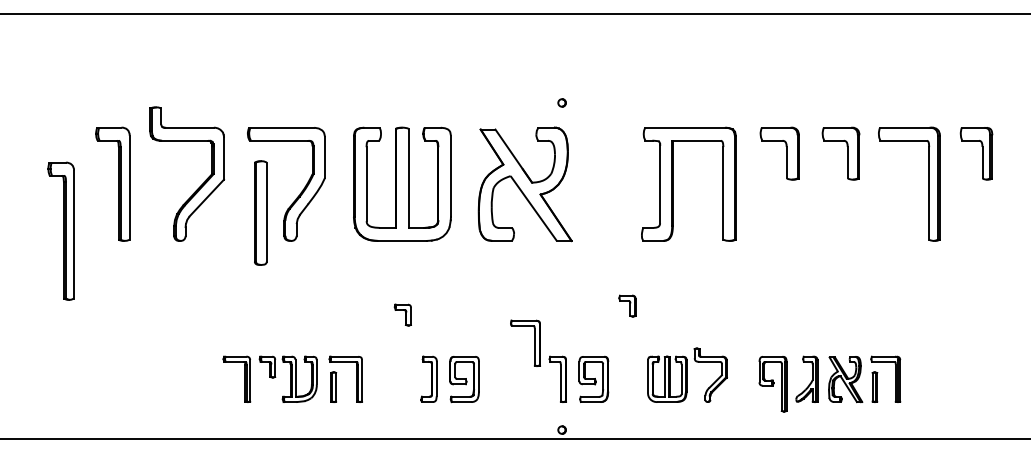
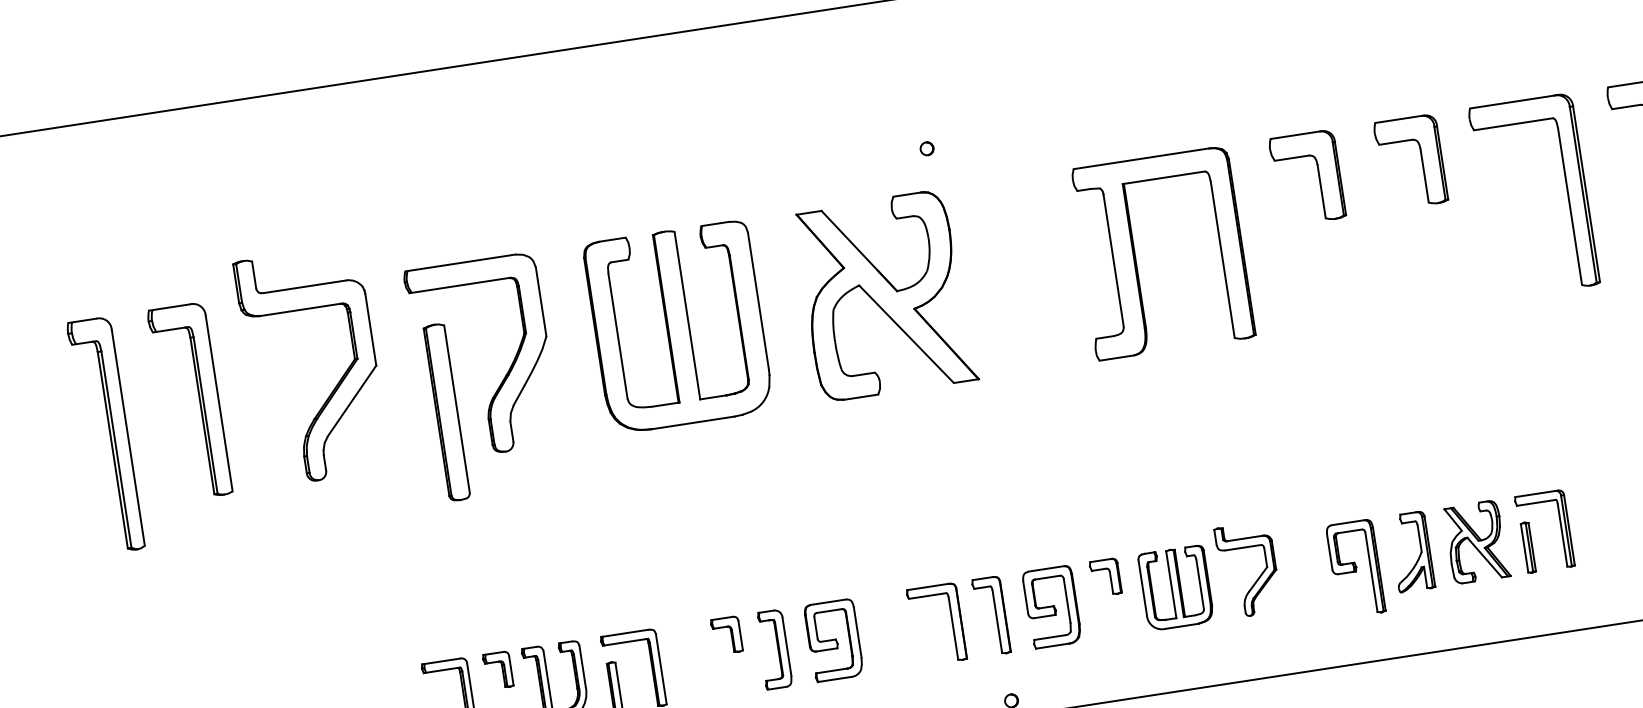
part: (60, 230) -> (104, 434), moved
part: (627, 305) -> (1105, 576), moved
part: (402, 314) -> (725, 634), moved
part: (534, 342) -> (951, 620), moved

